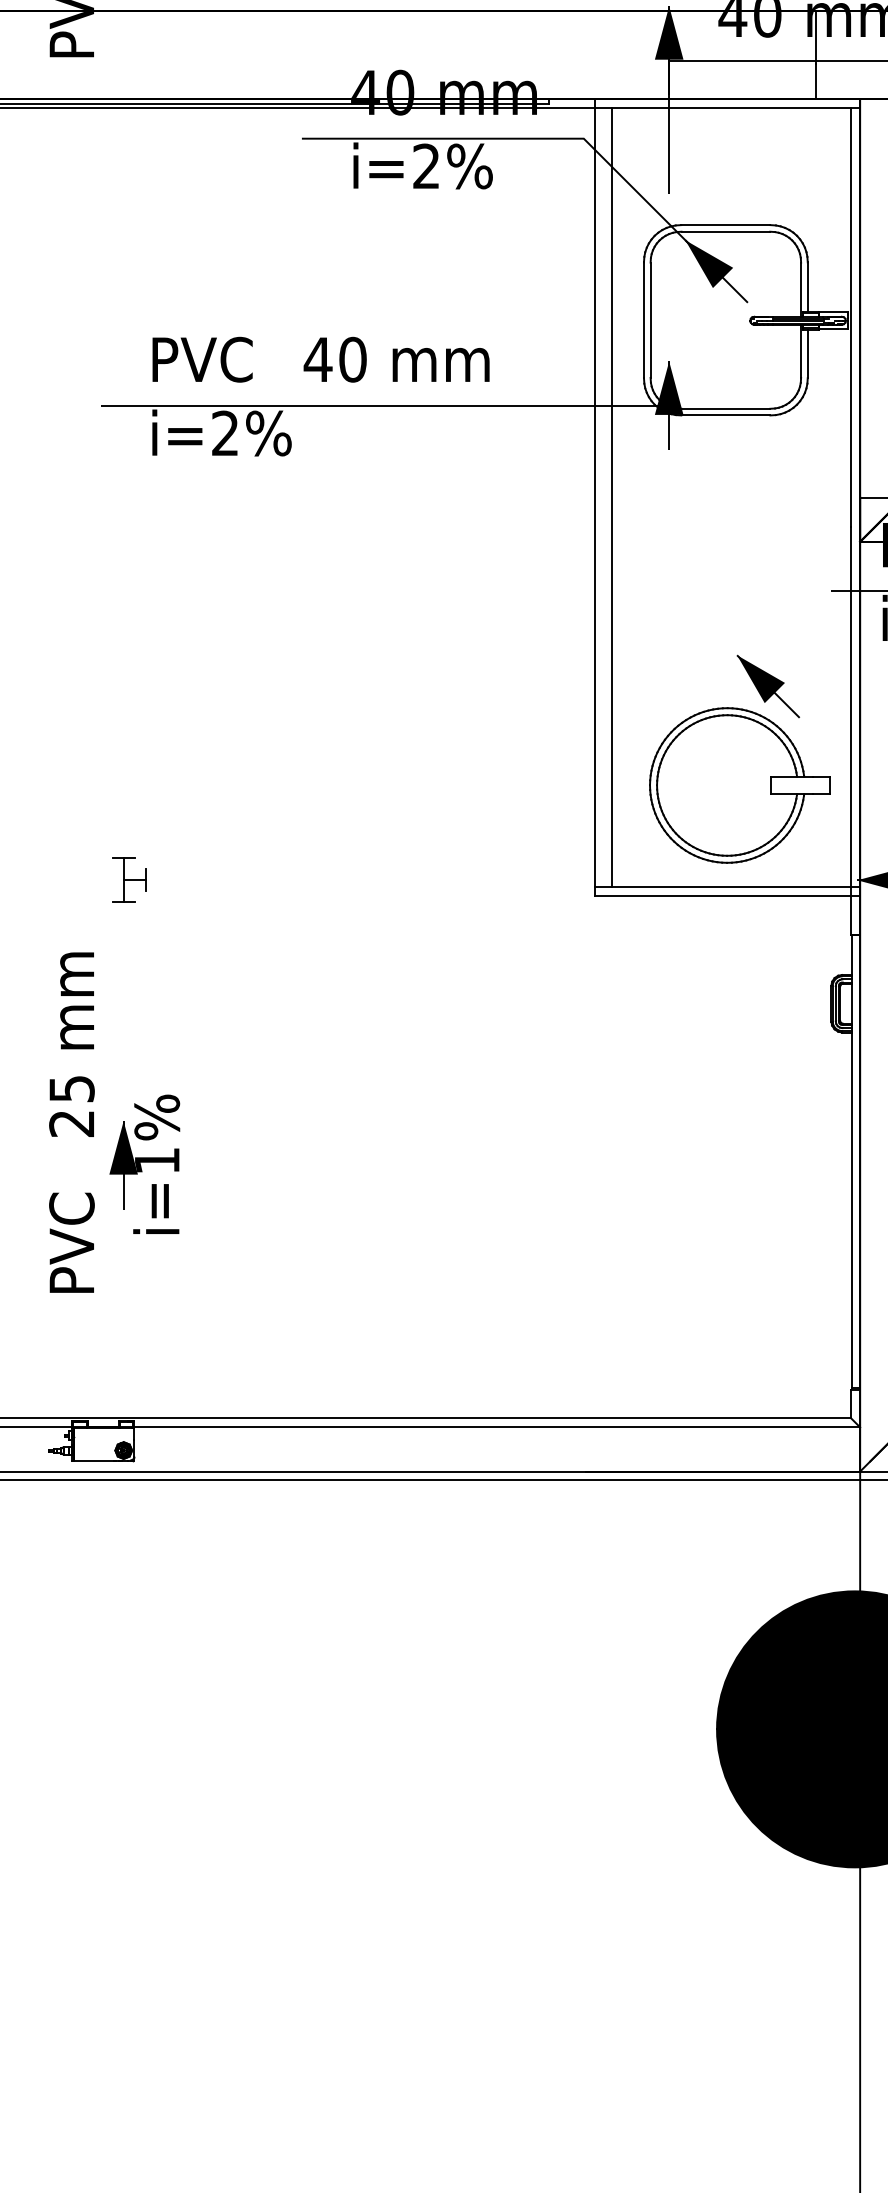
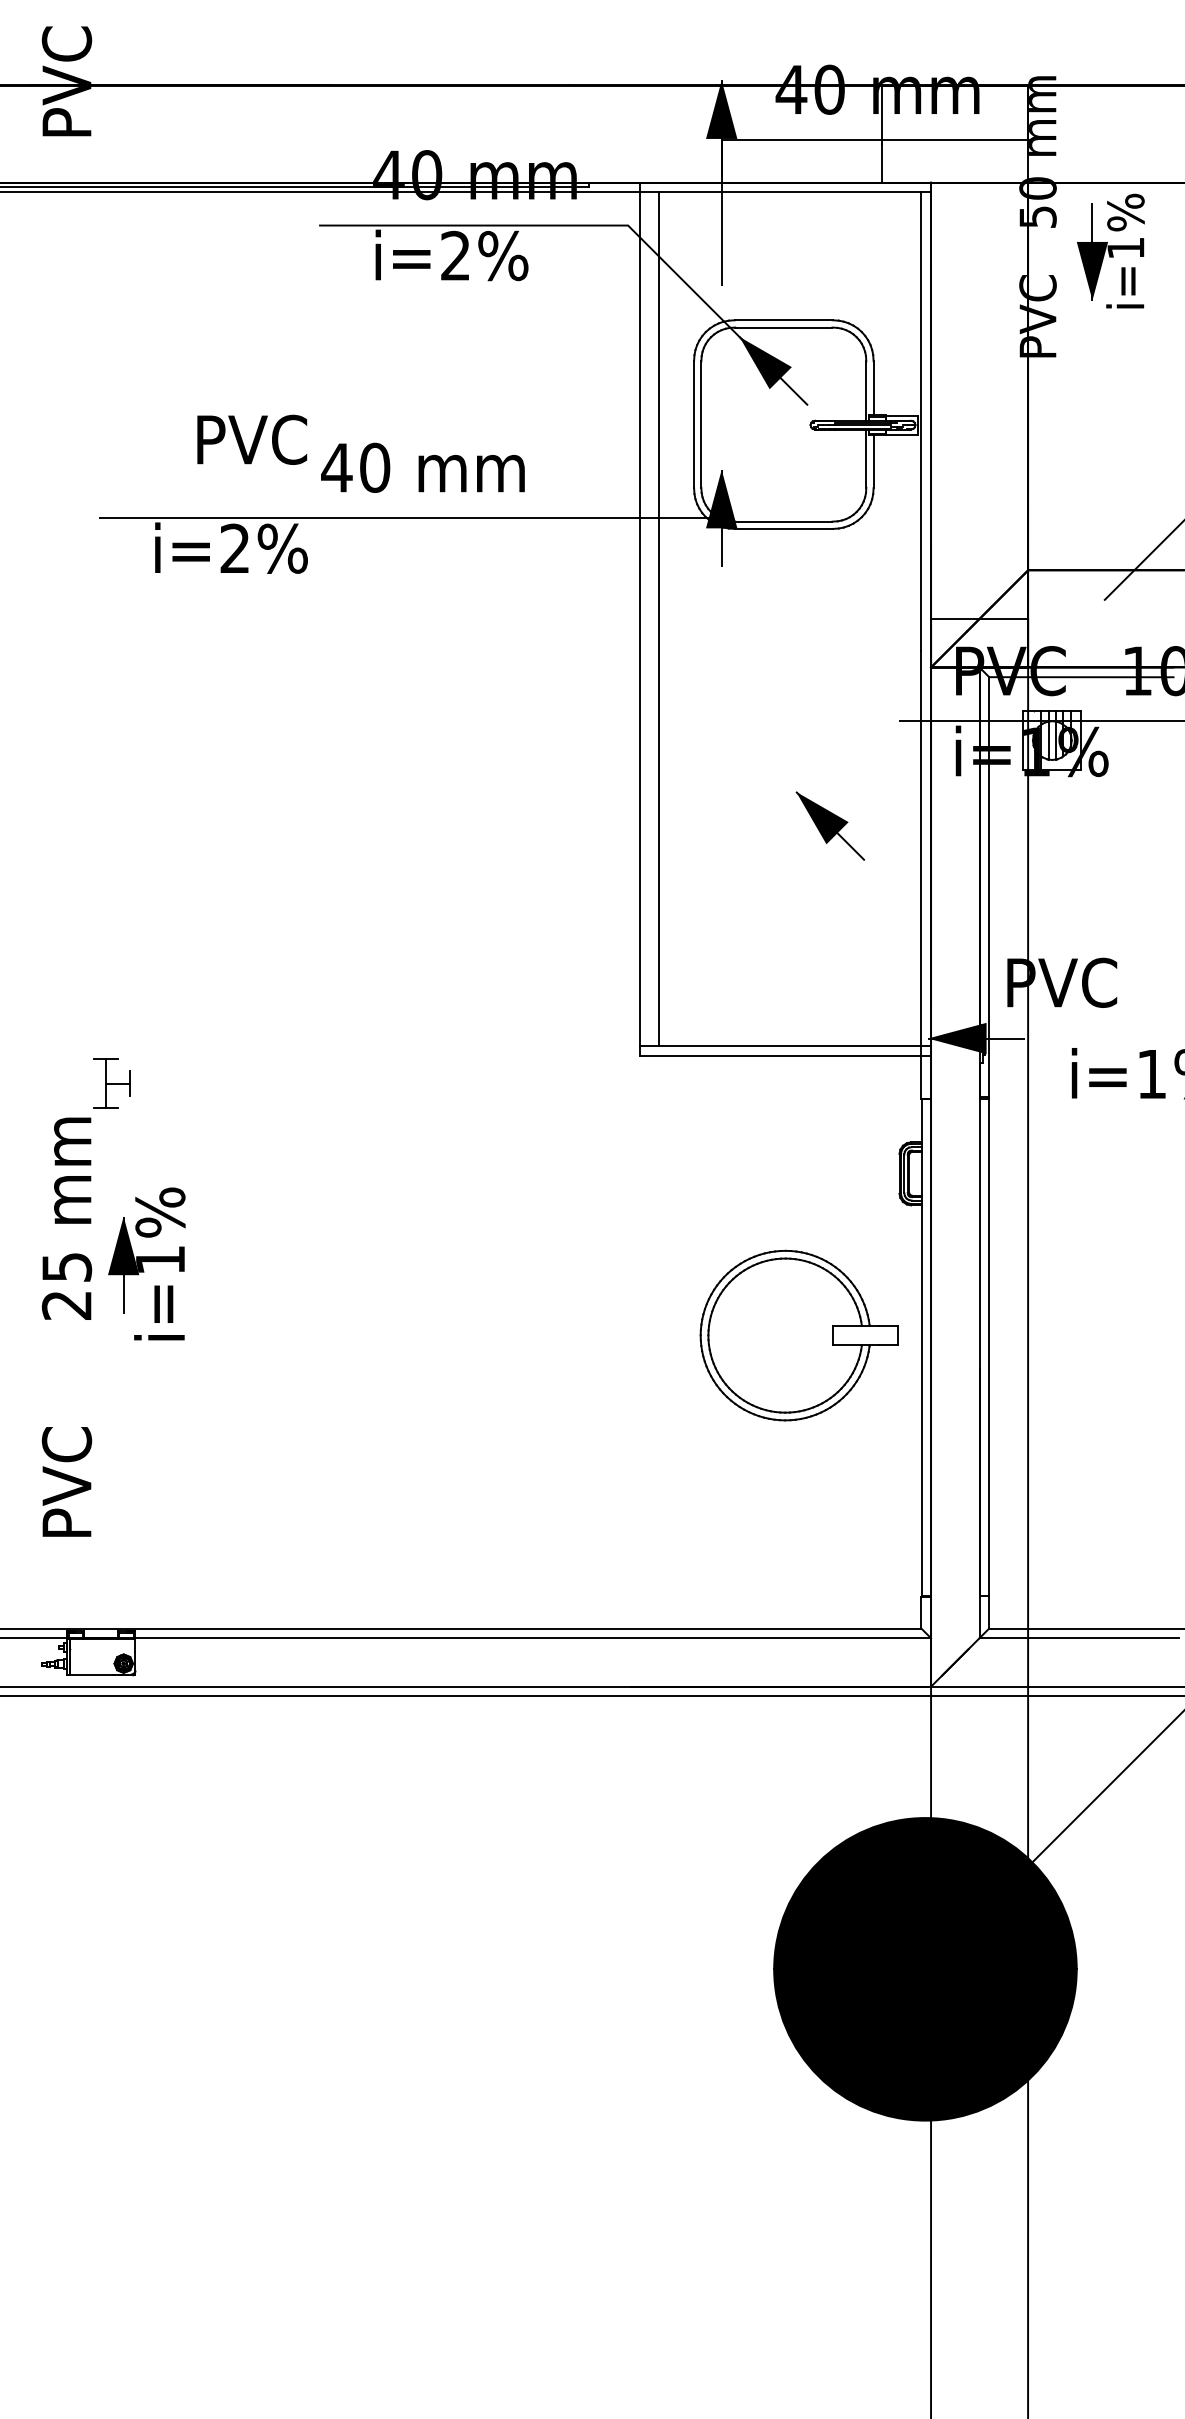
text: (202, 359) -> (252, 439), moved
part: (739, 785) -> (798, 1335), moved
part: (128, 880) -> (111, 1083), moved
part: (144, 1163) -> (146, 1263), moved
text: (71, 1242) -> (66, 1481), moved

